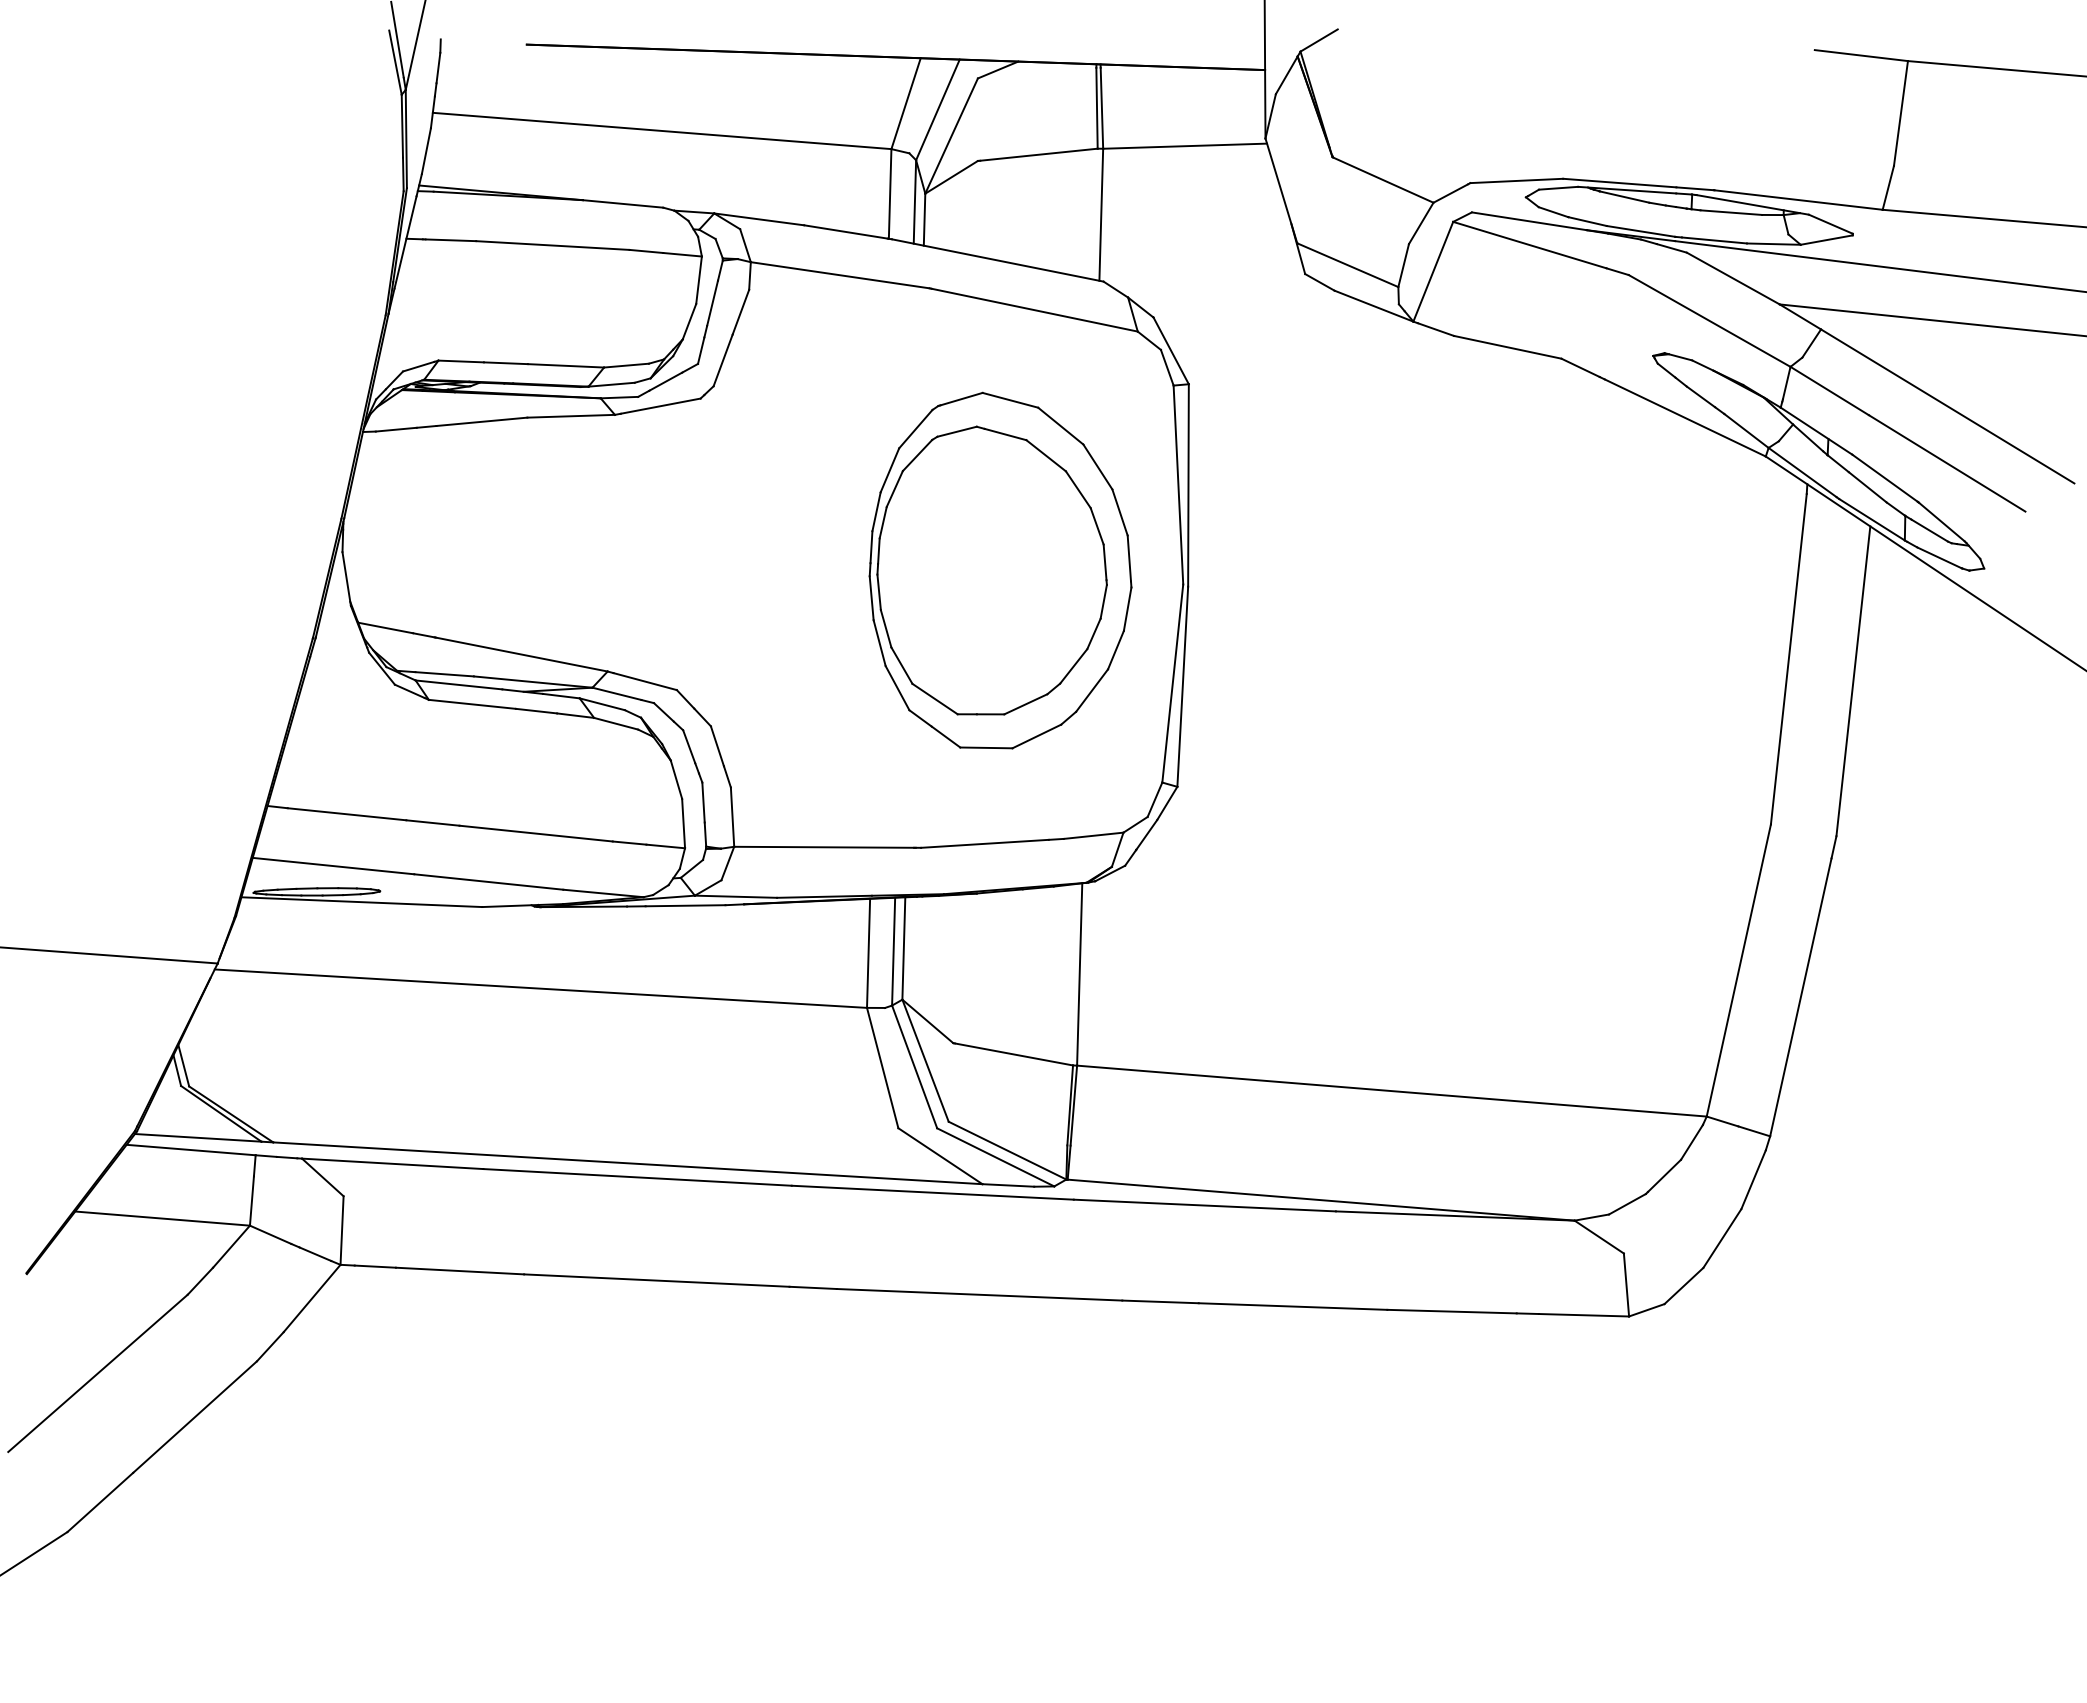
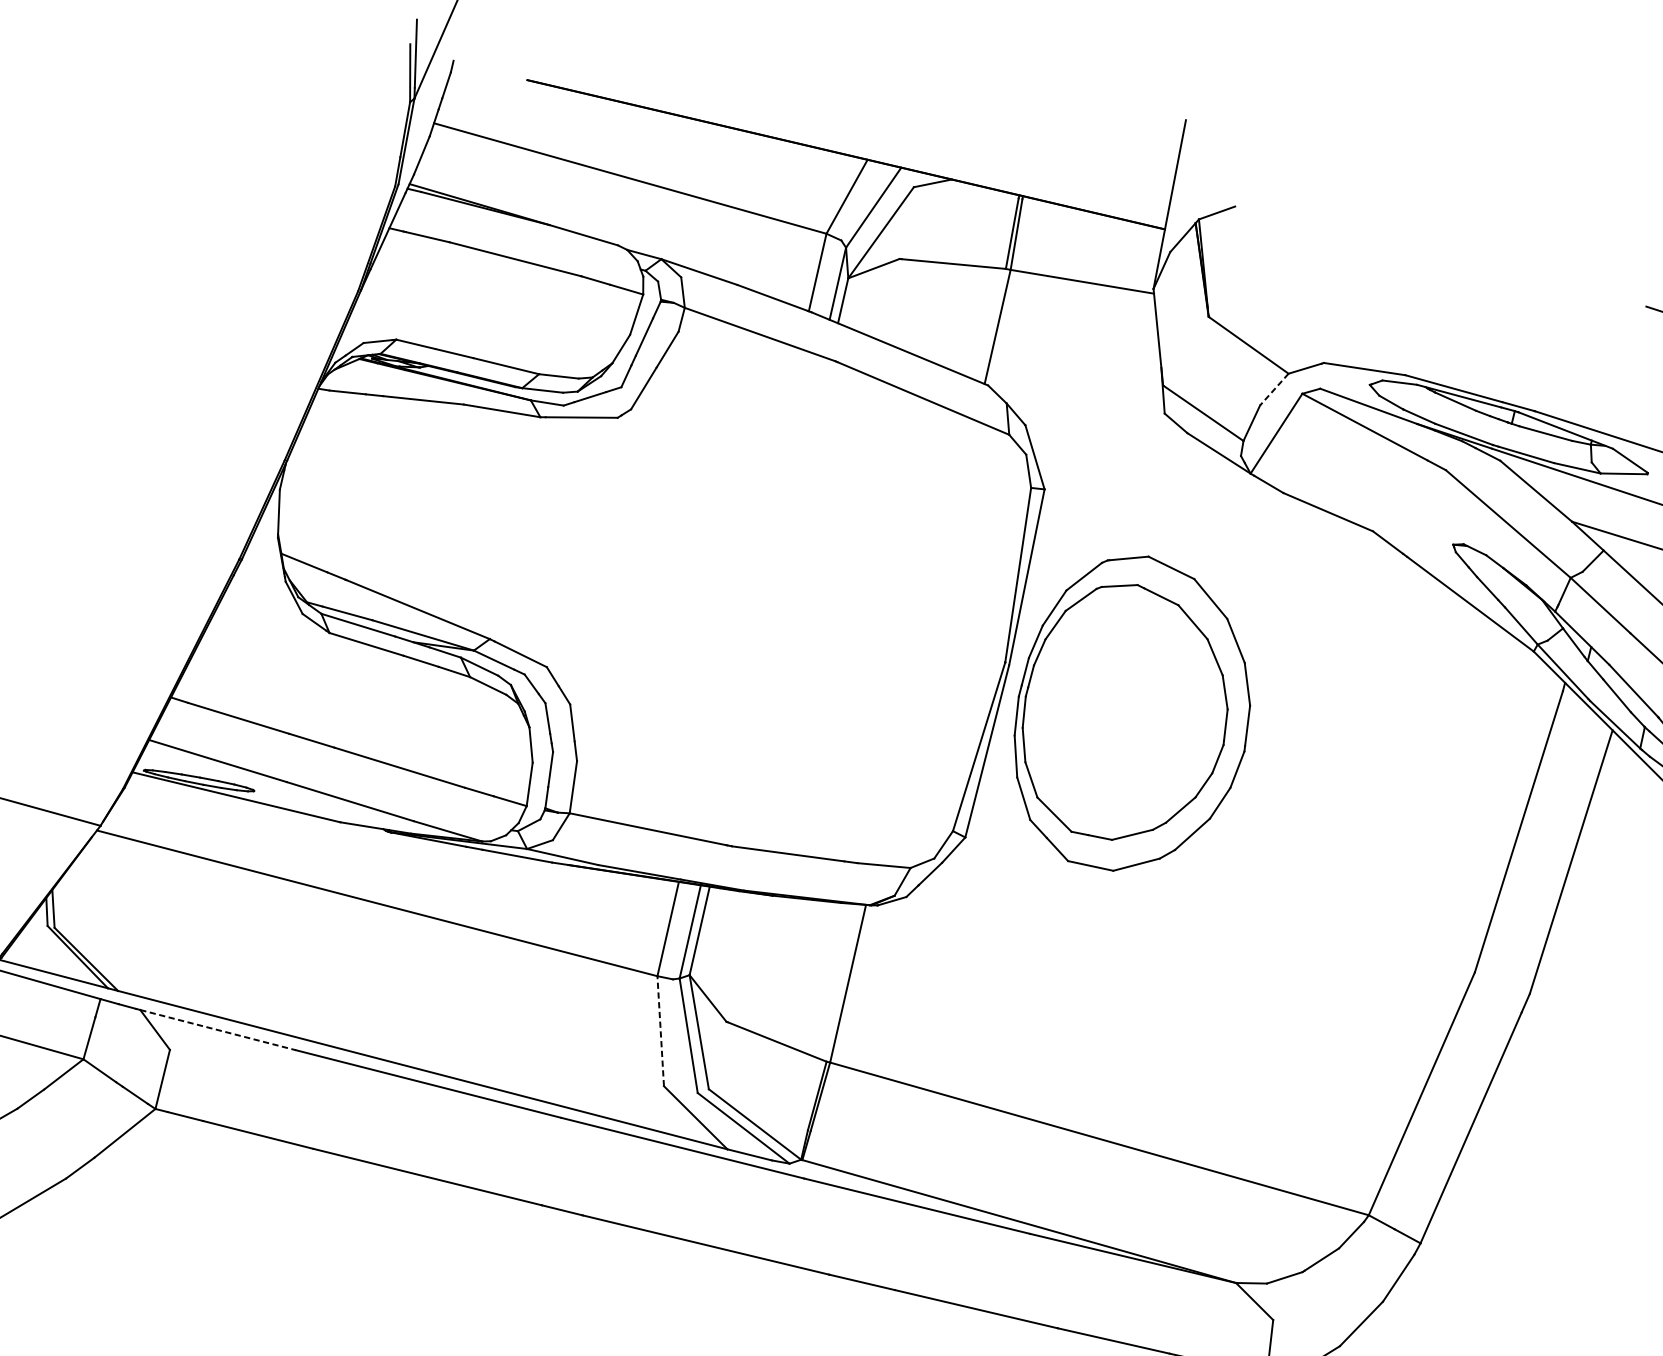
line: (1421, 223) -> (1274, 389), solid -> dashed
part: (1000, 570) -> (1133, 714), moved
line: (882, 1067) -> (660, 1030), solid -> dashed
line: (392, 1163) -> (218, 1029), solid -> dashed

